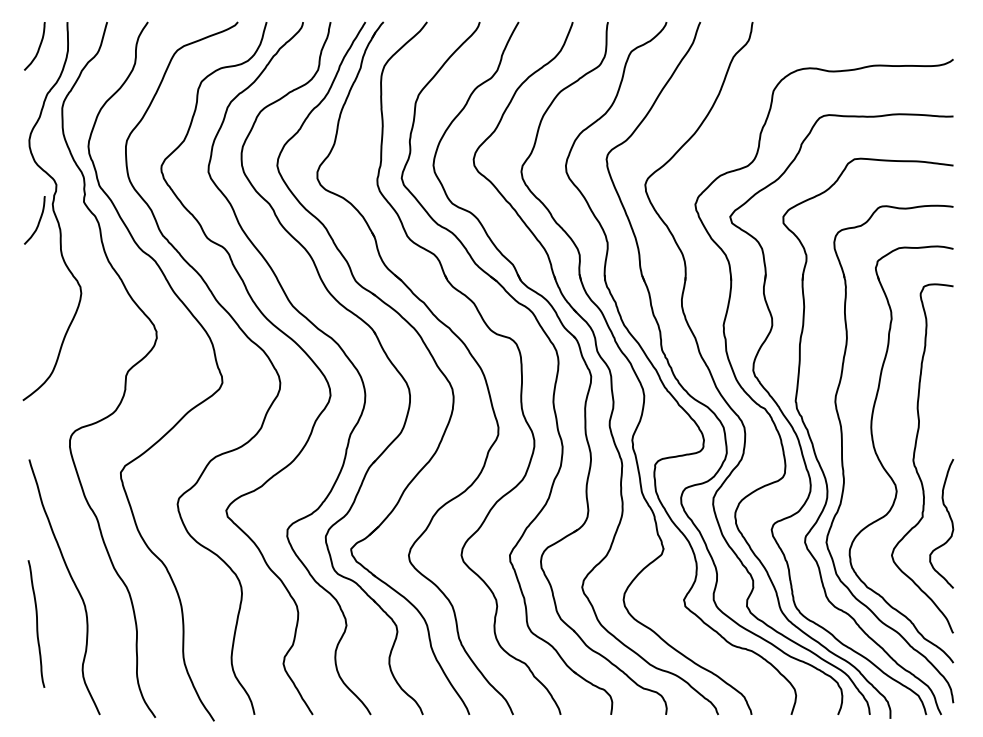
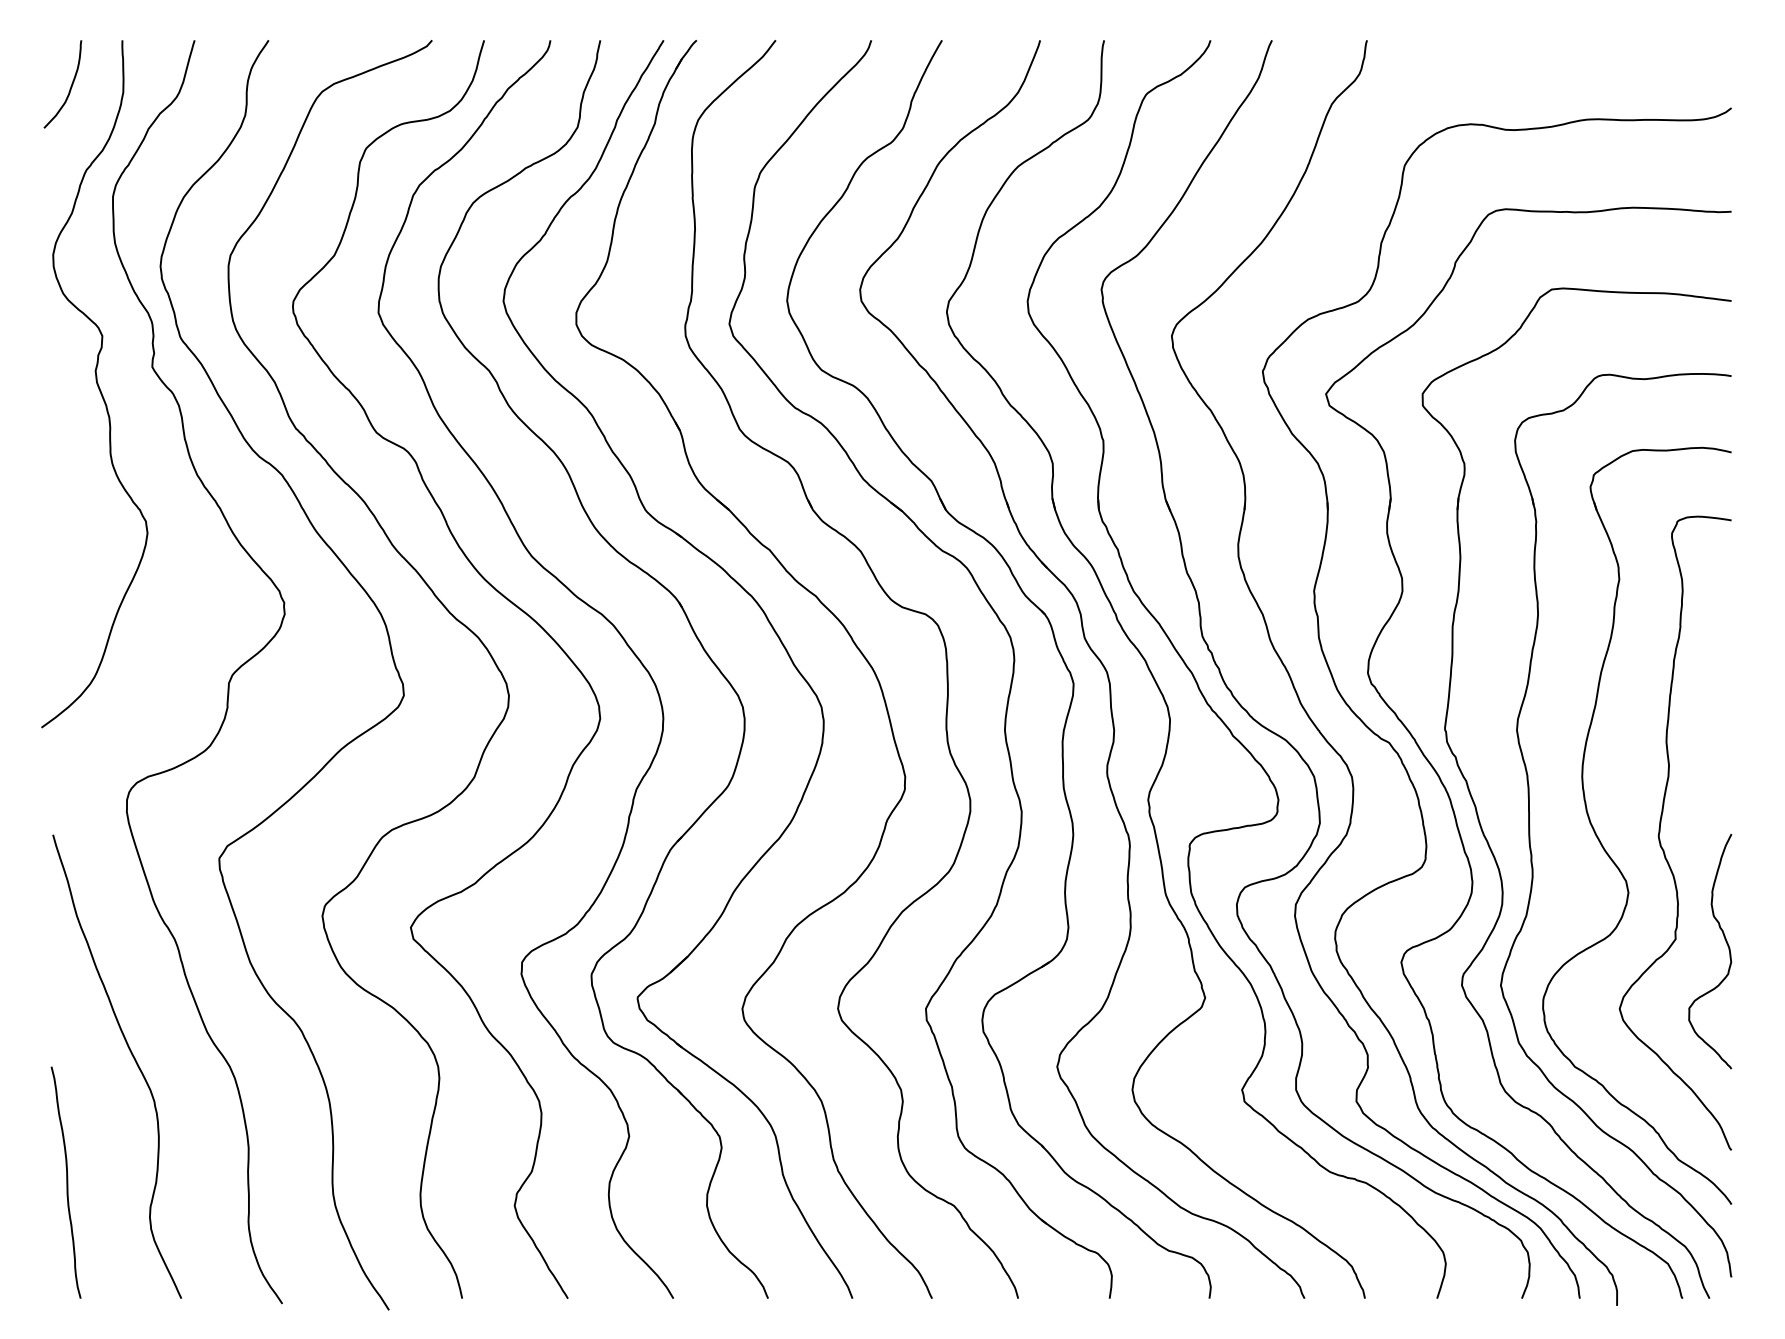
curve: (38, 220) -> (69, 400), removed
curve: (36, 623) -> (66, 1181), moved

